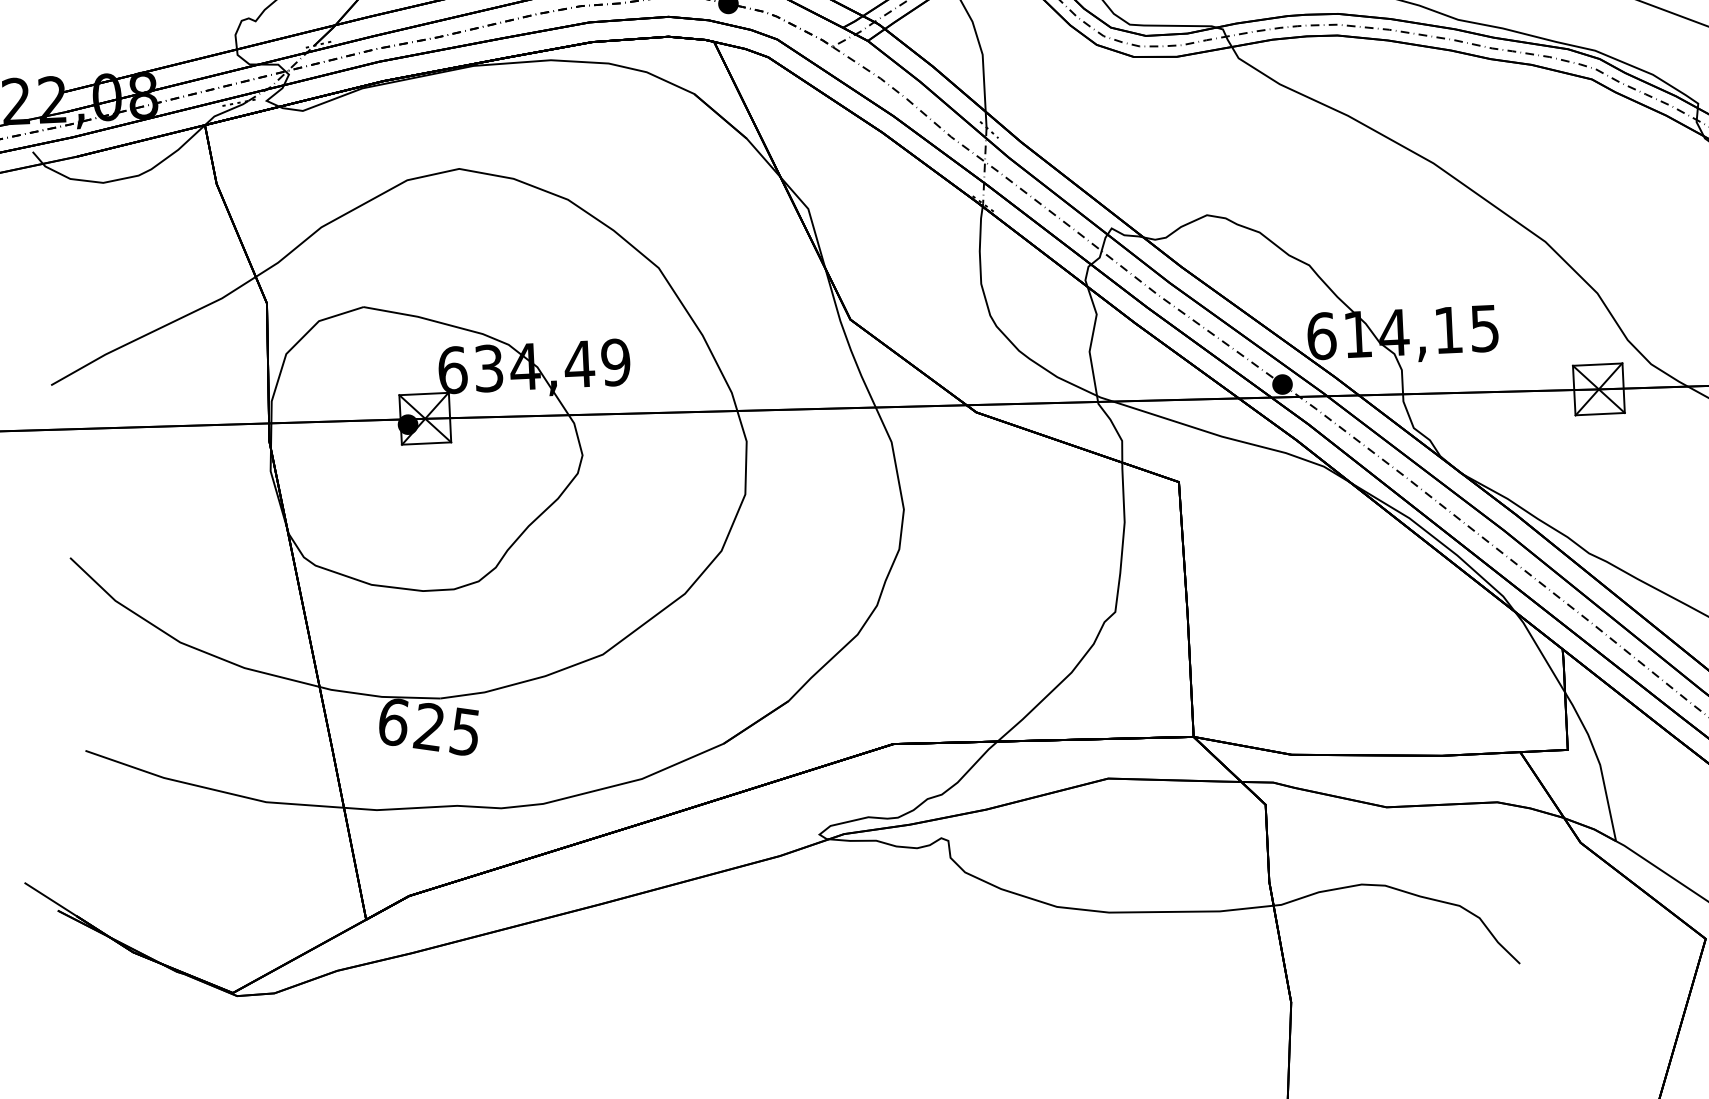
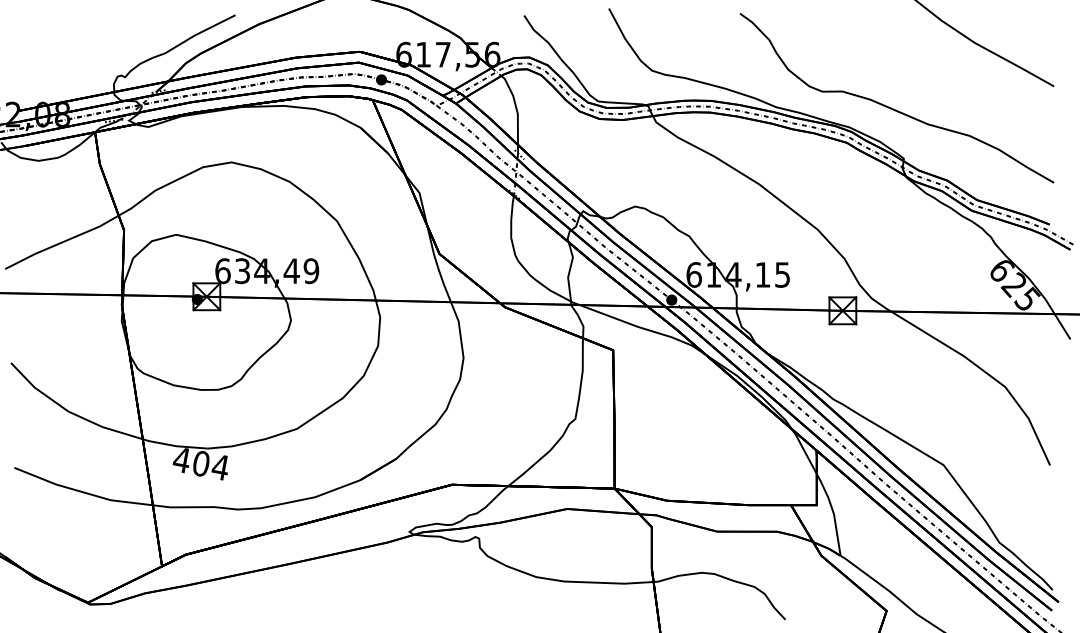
text: (428, 728) -> (200, 464), 625 -> 404

